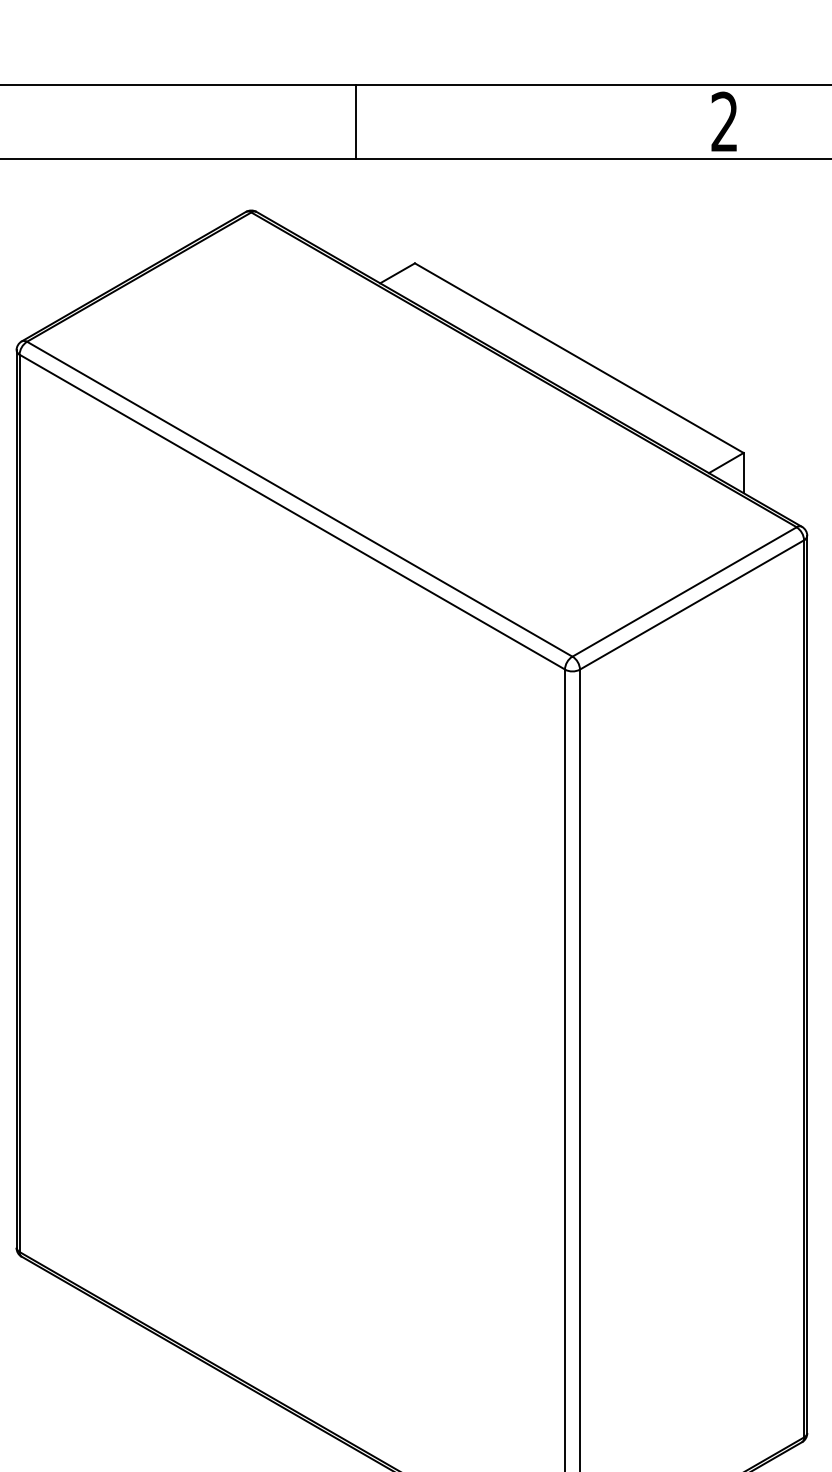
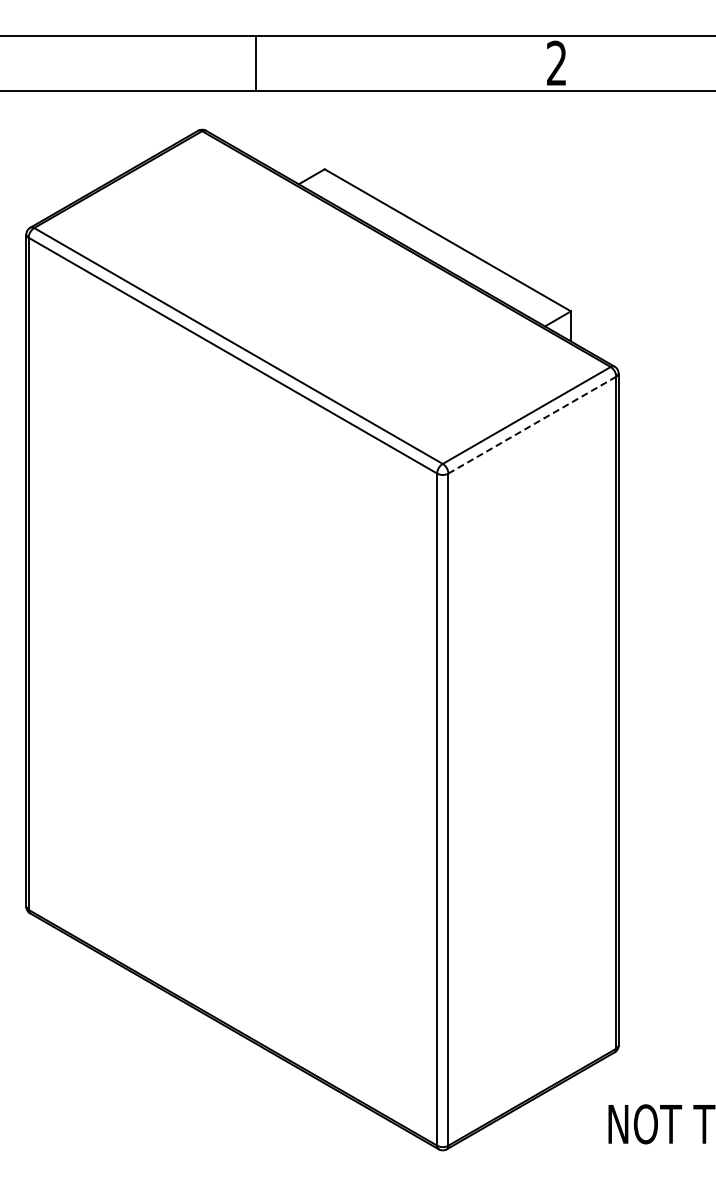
line: (355, 120) -> (256, 62), moved
line: (692, 605) -> (532, 425), solid -> dashed

